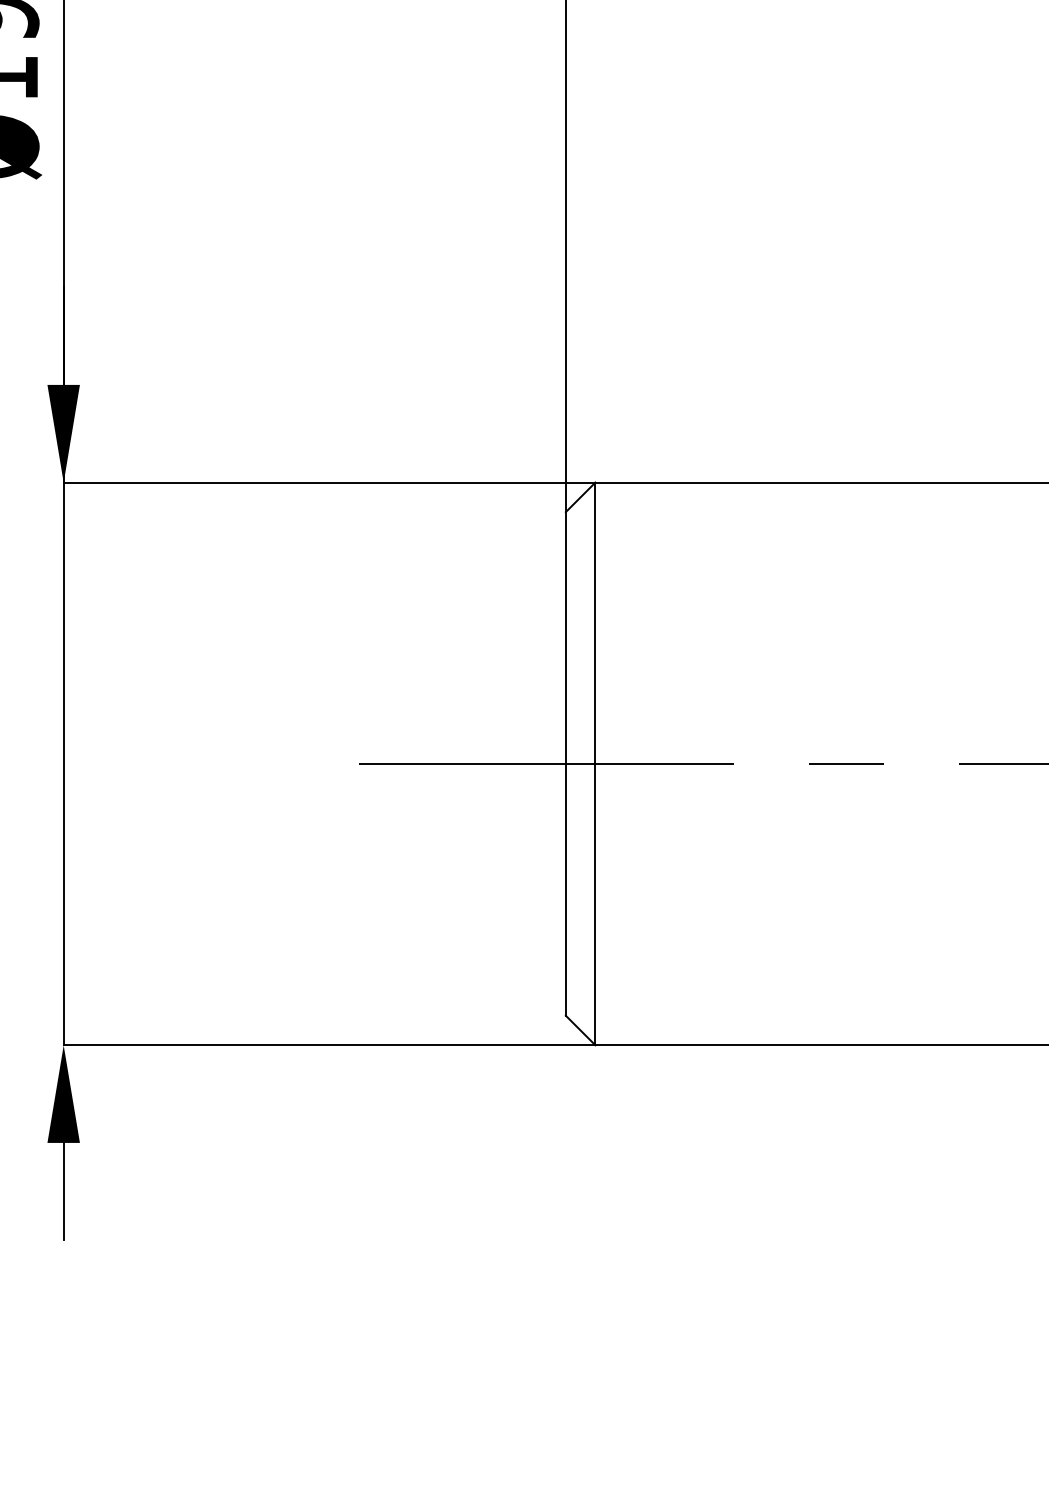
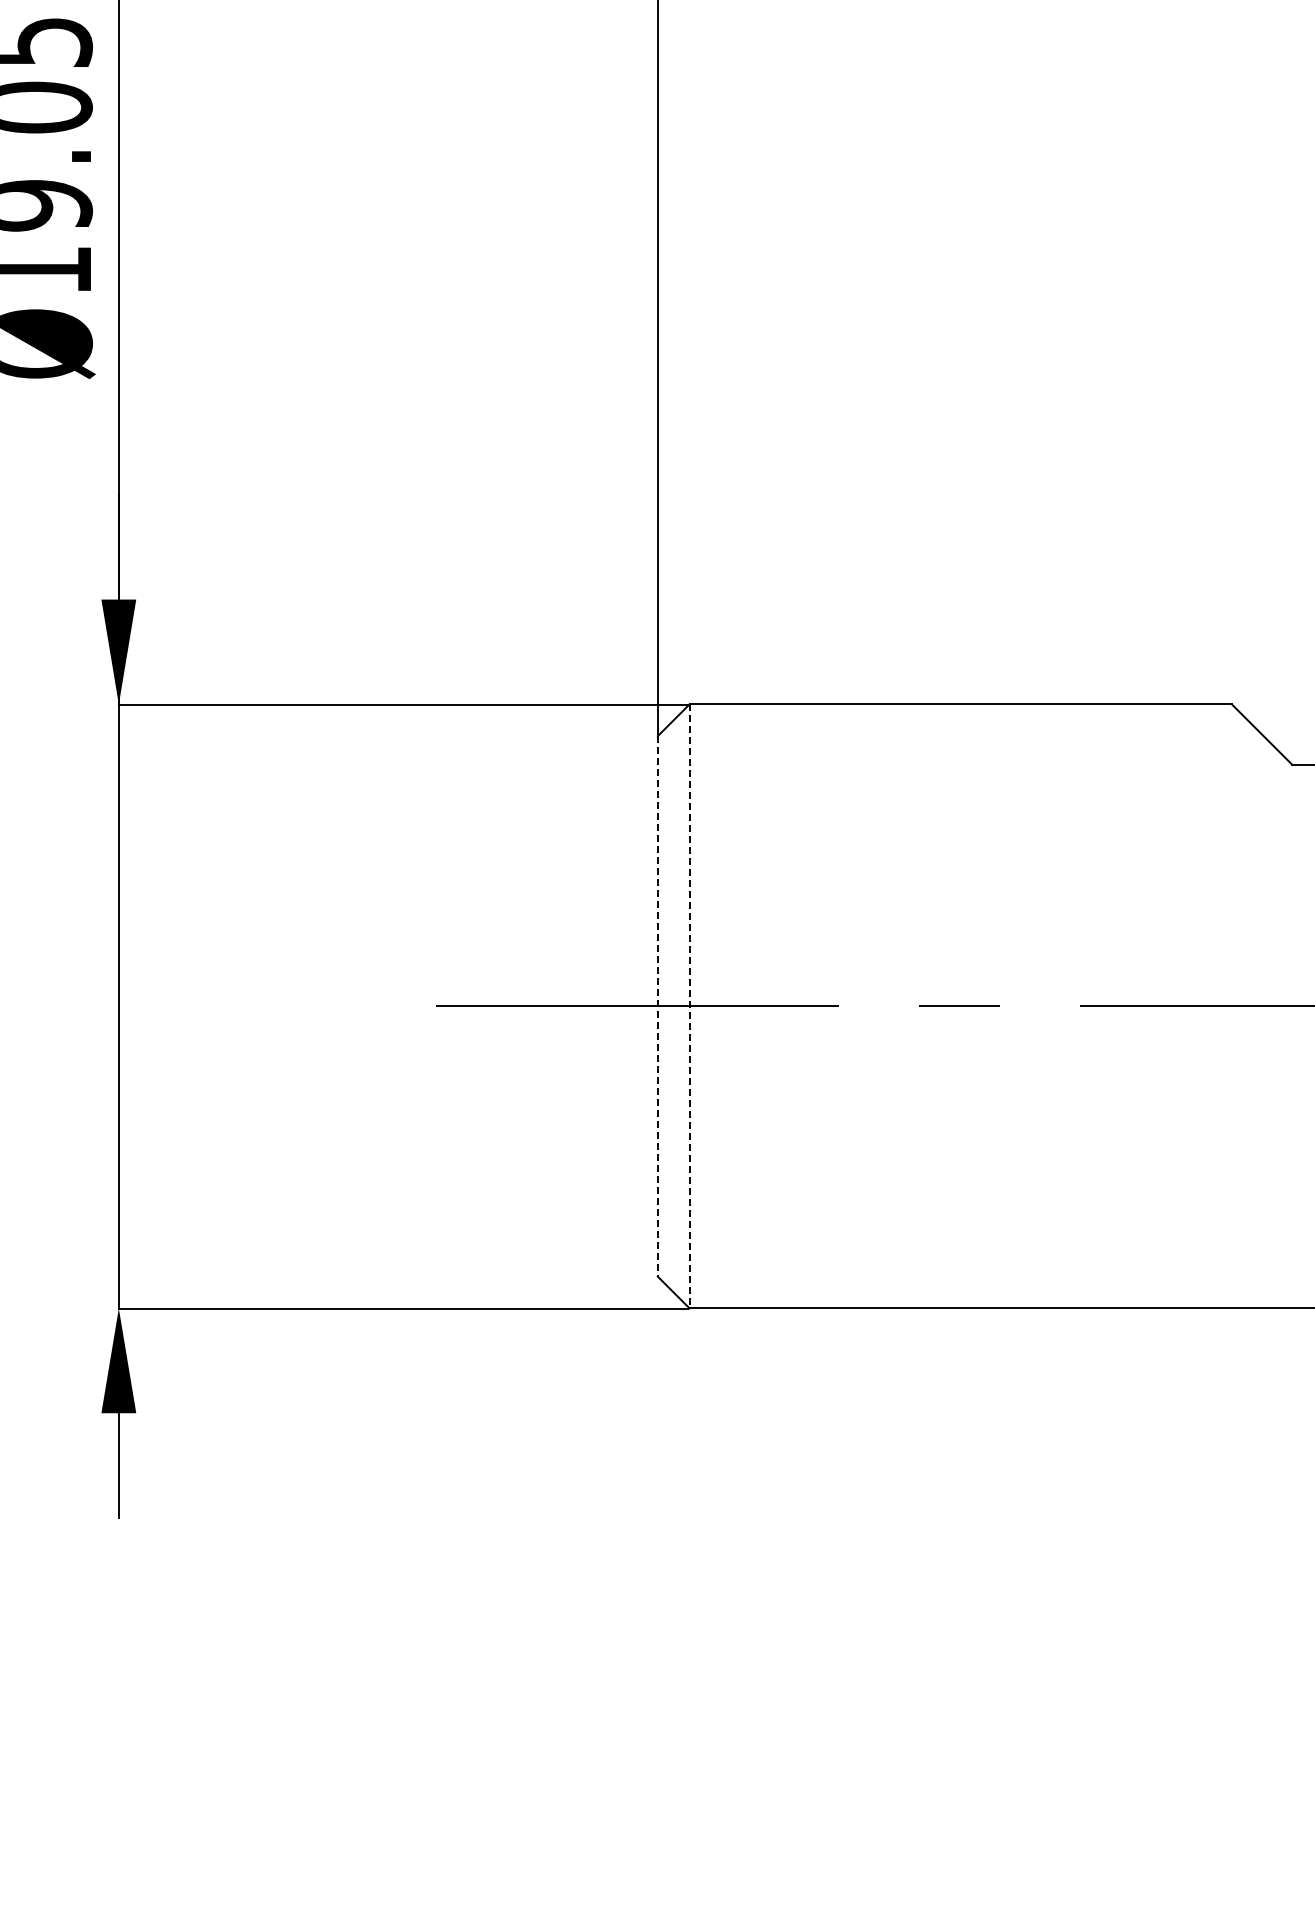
line: (565, 764) -> (657, 1006), solid -> dashed
line: (595, 764) -> (689, 1006), solid -> dashed

